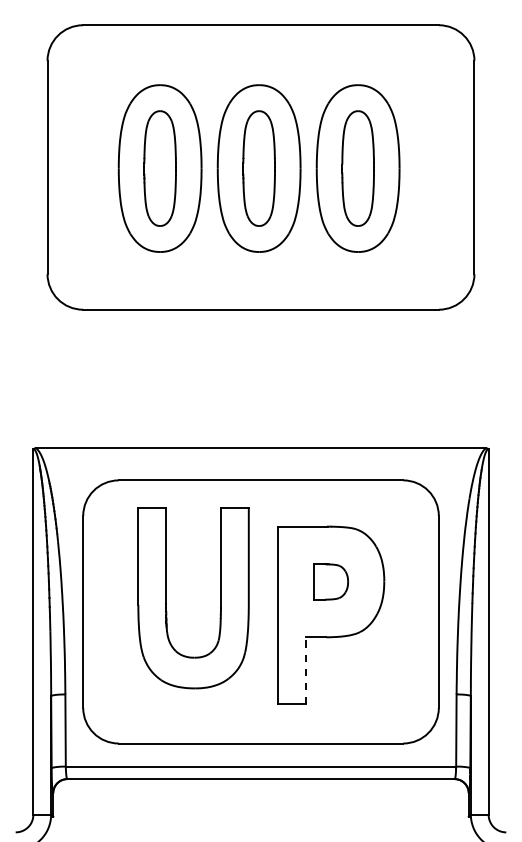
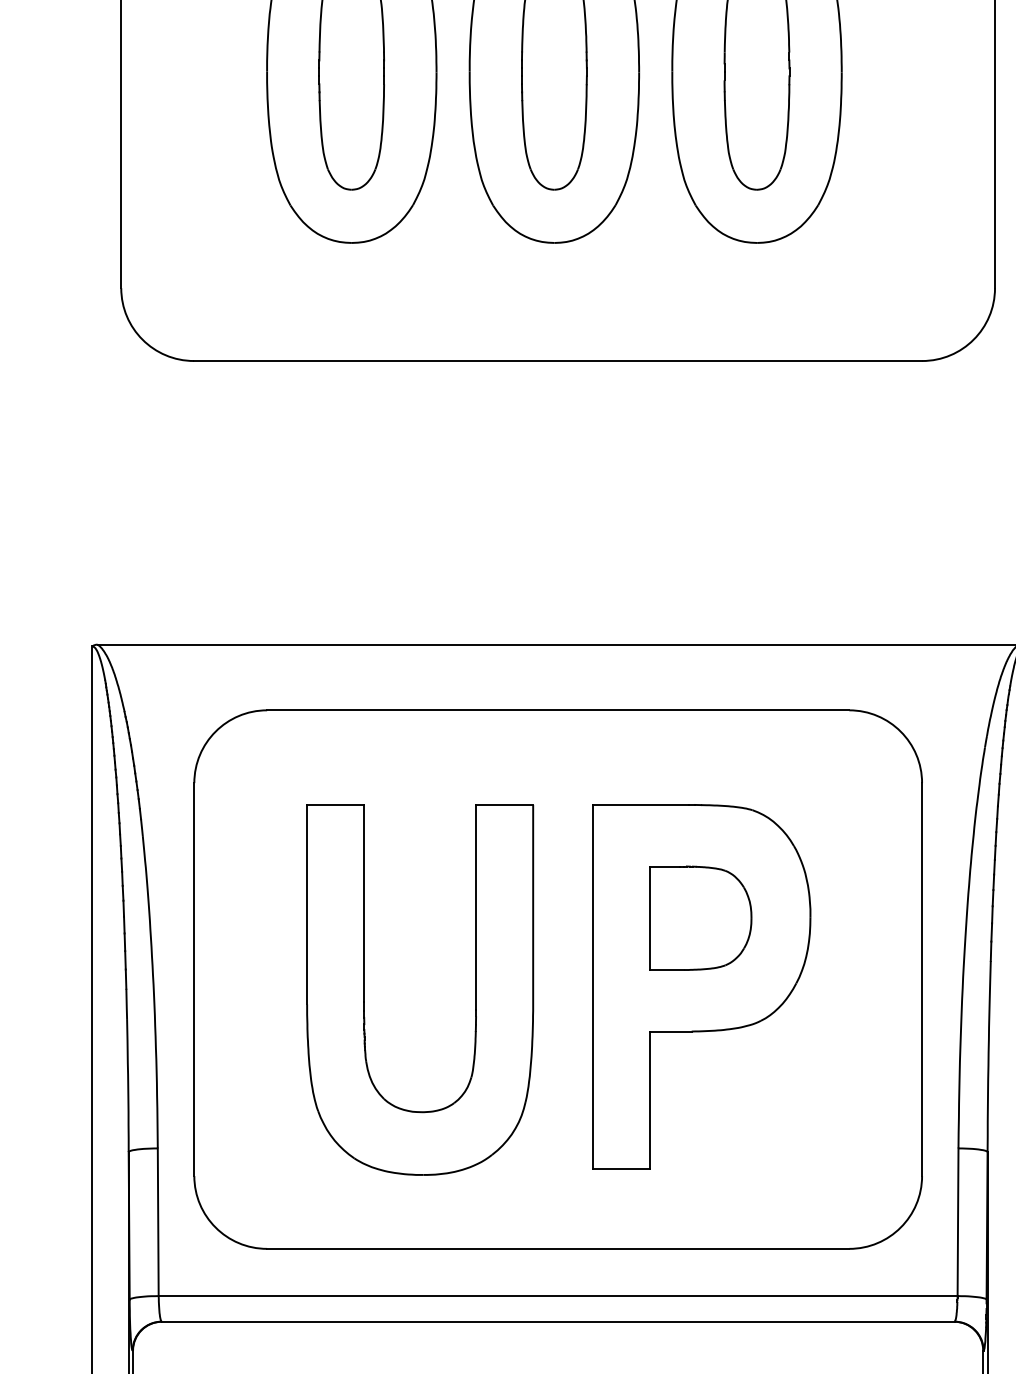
part: (330, 581) -> (700, 917), size x1.43
part: (166, 598) -> (364, 990), moved
line: (306, 670) -> (651, 1099), dashed -> solid

